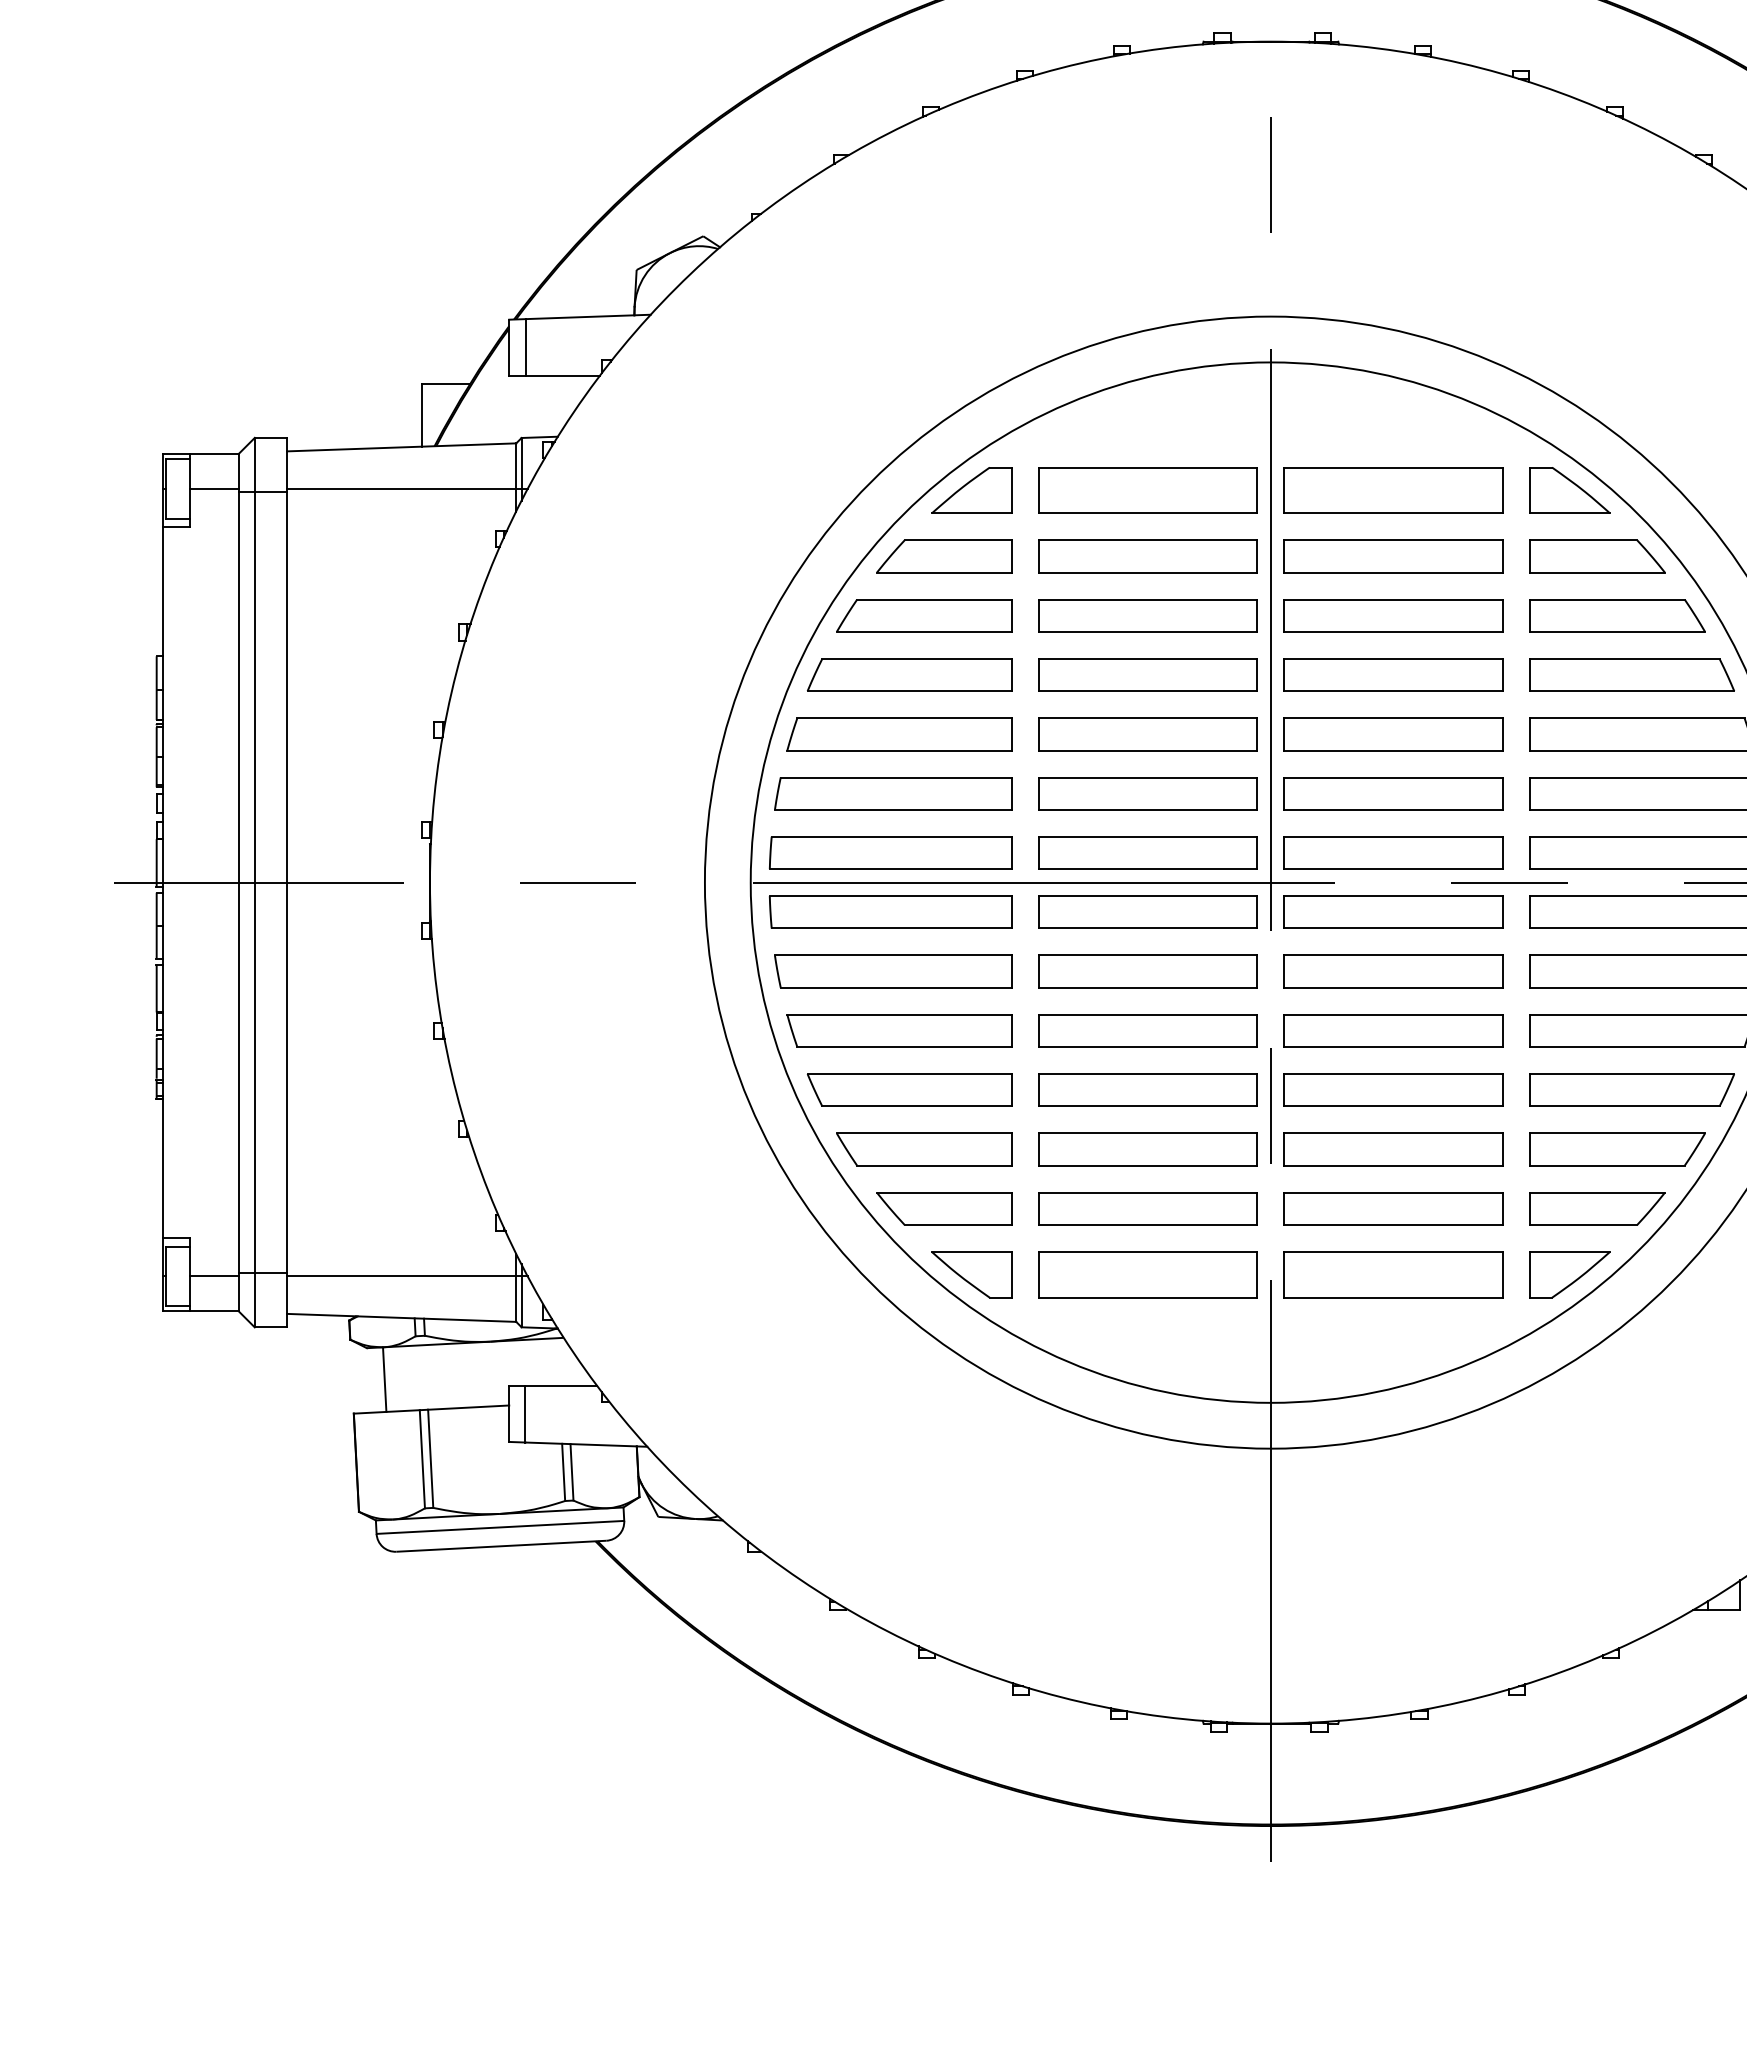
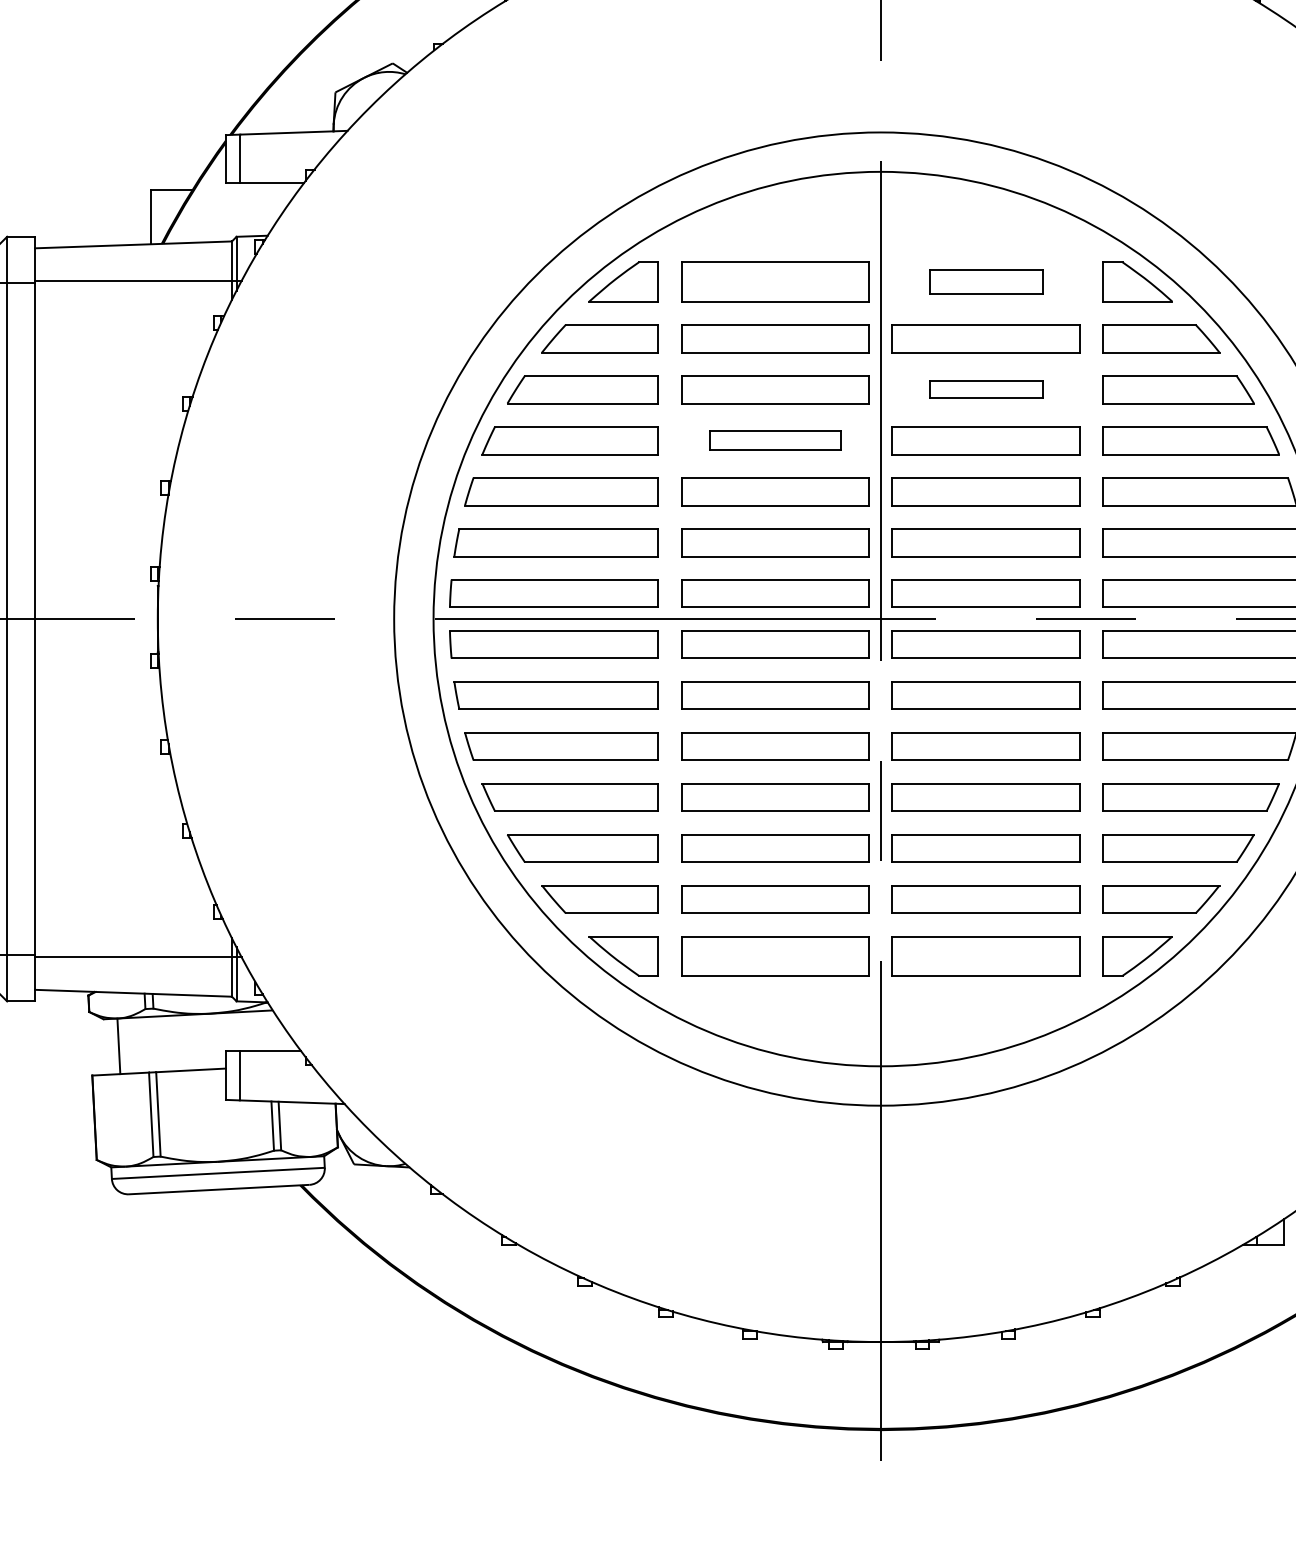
part: (1393, 490) -> (986, 281), size x0.6
part: (1393, 615) -> (986, 389), size x0.6
part: (1147, 674) -> (774, 440), size x0.7

